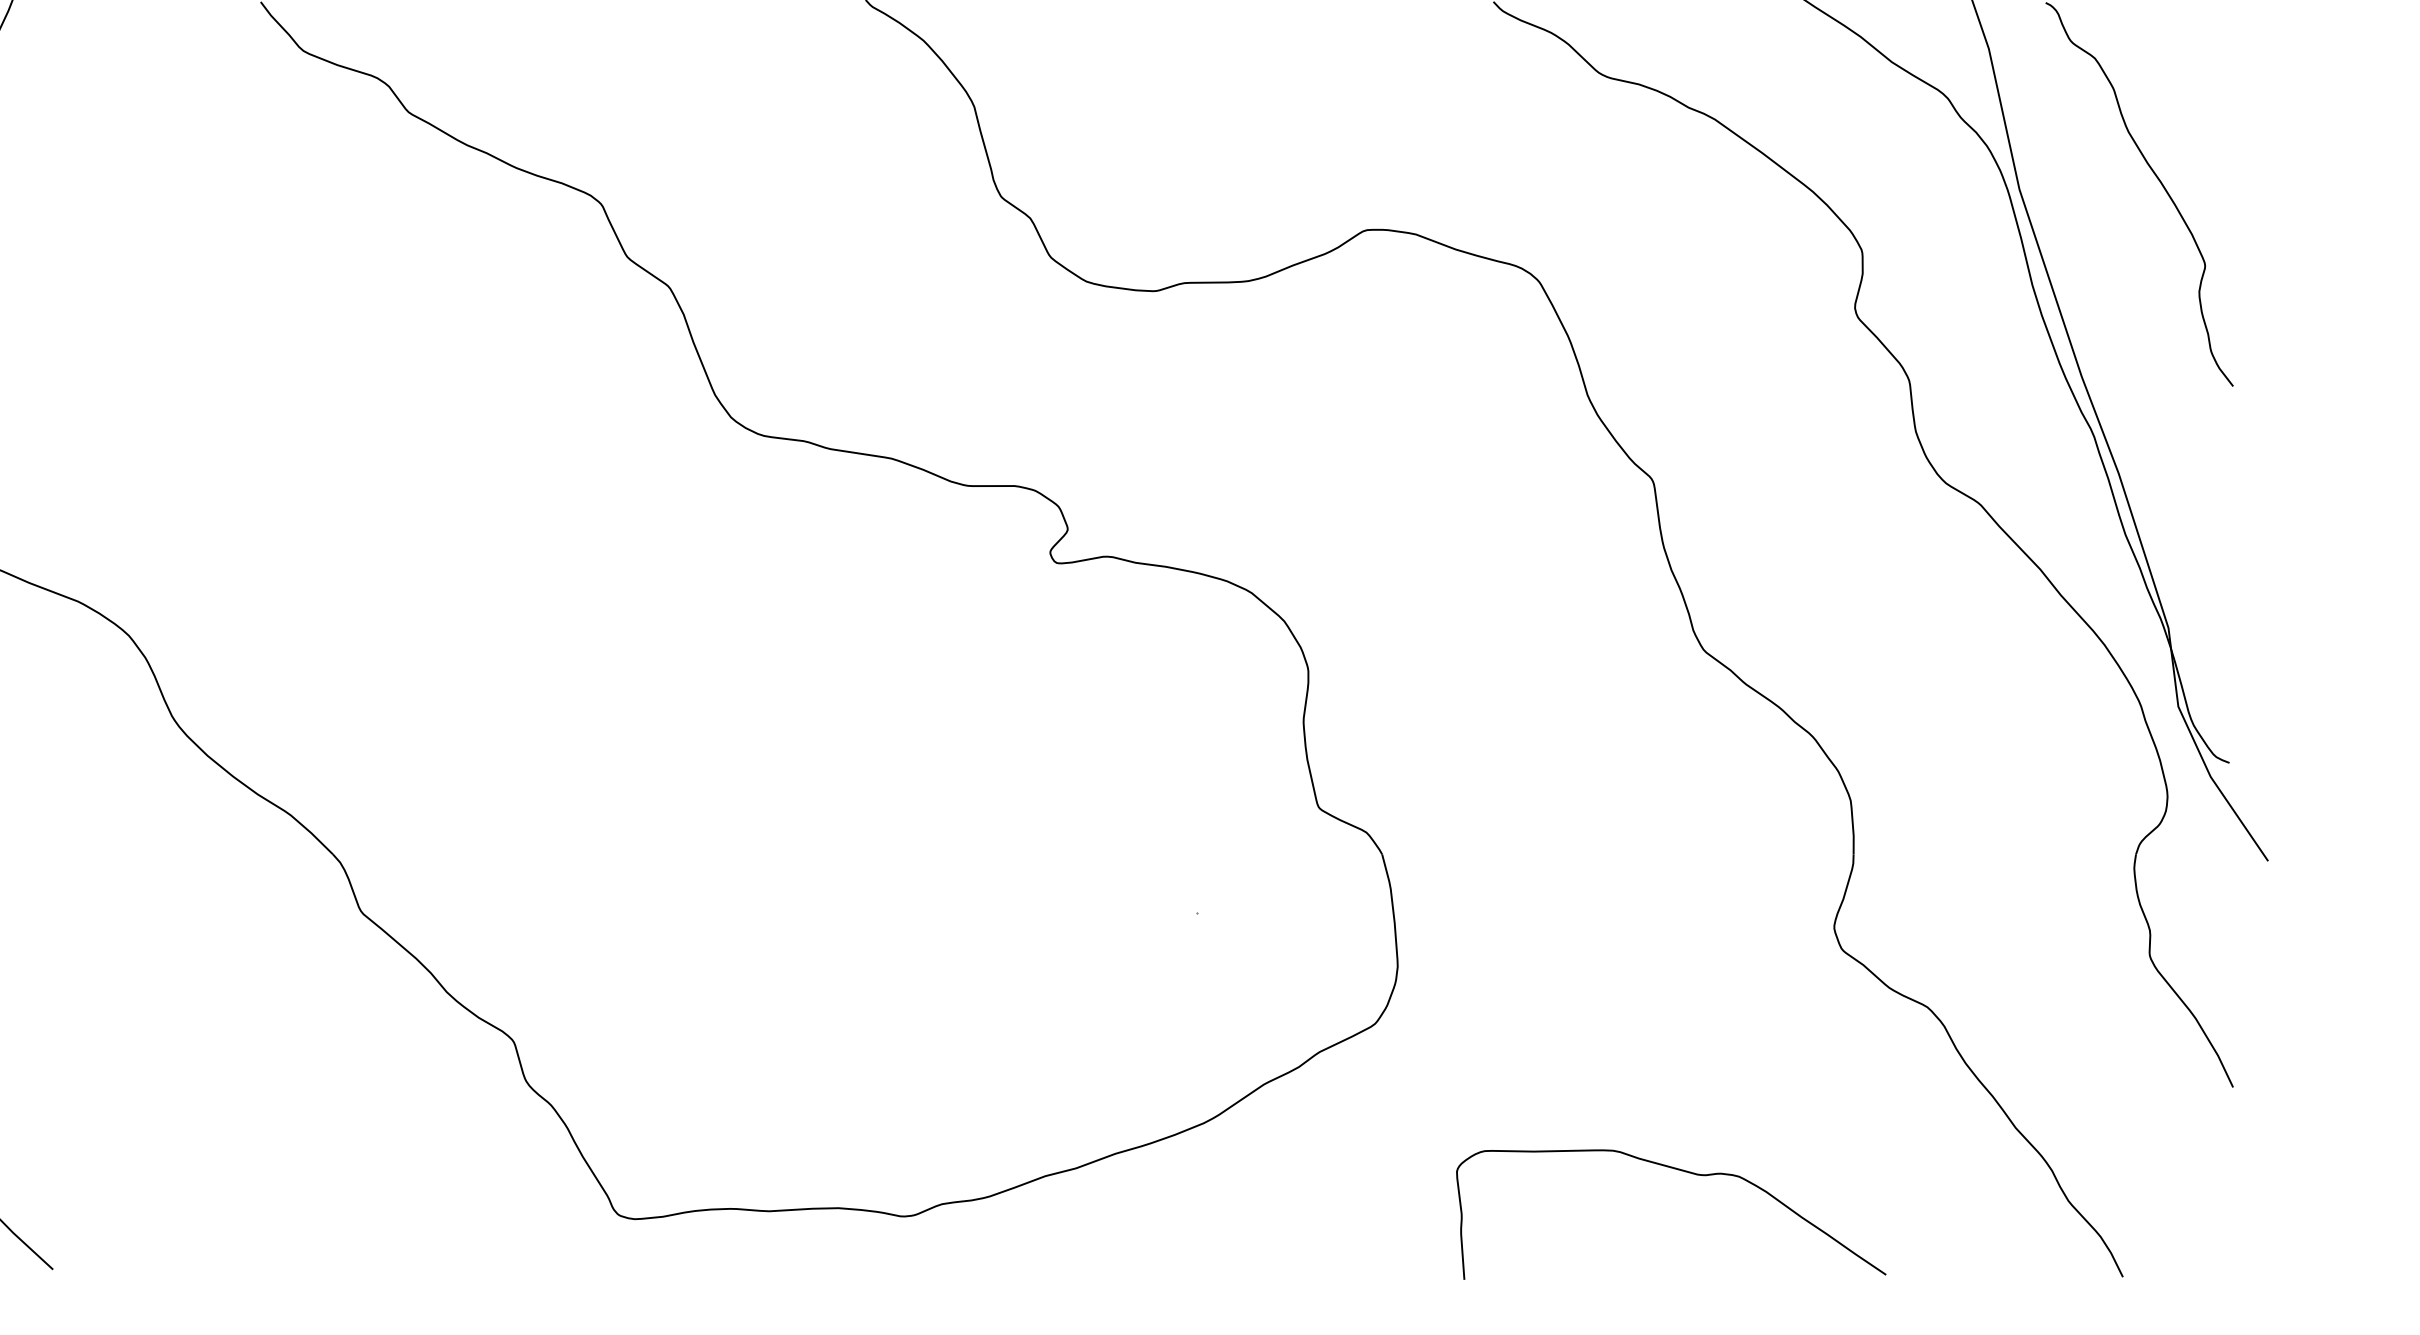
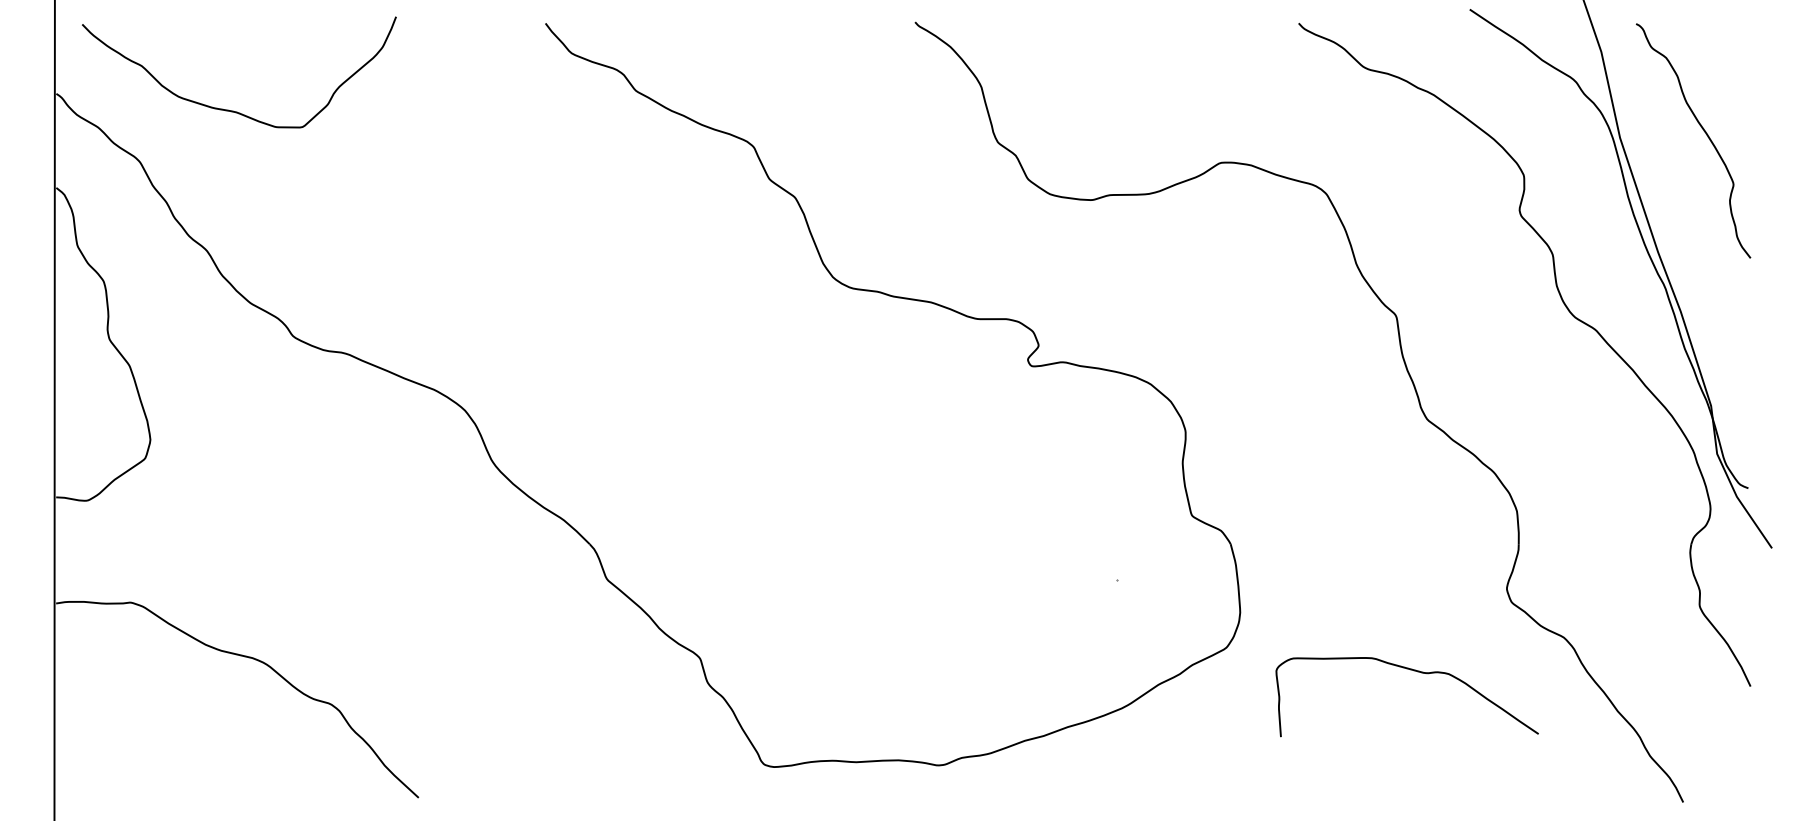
curve: (1682, 1172) -> (1414, 671), moved

